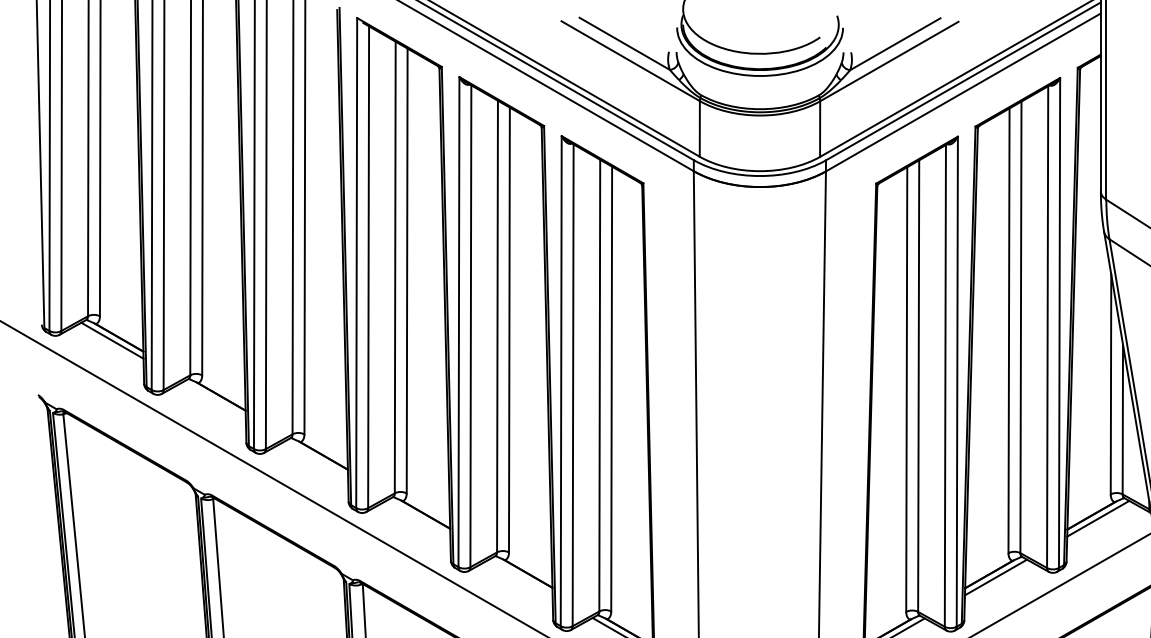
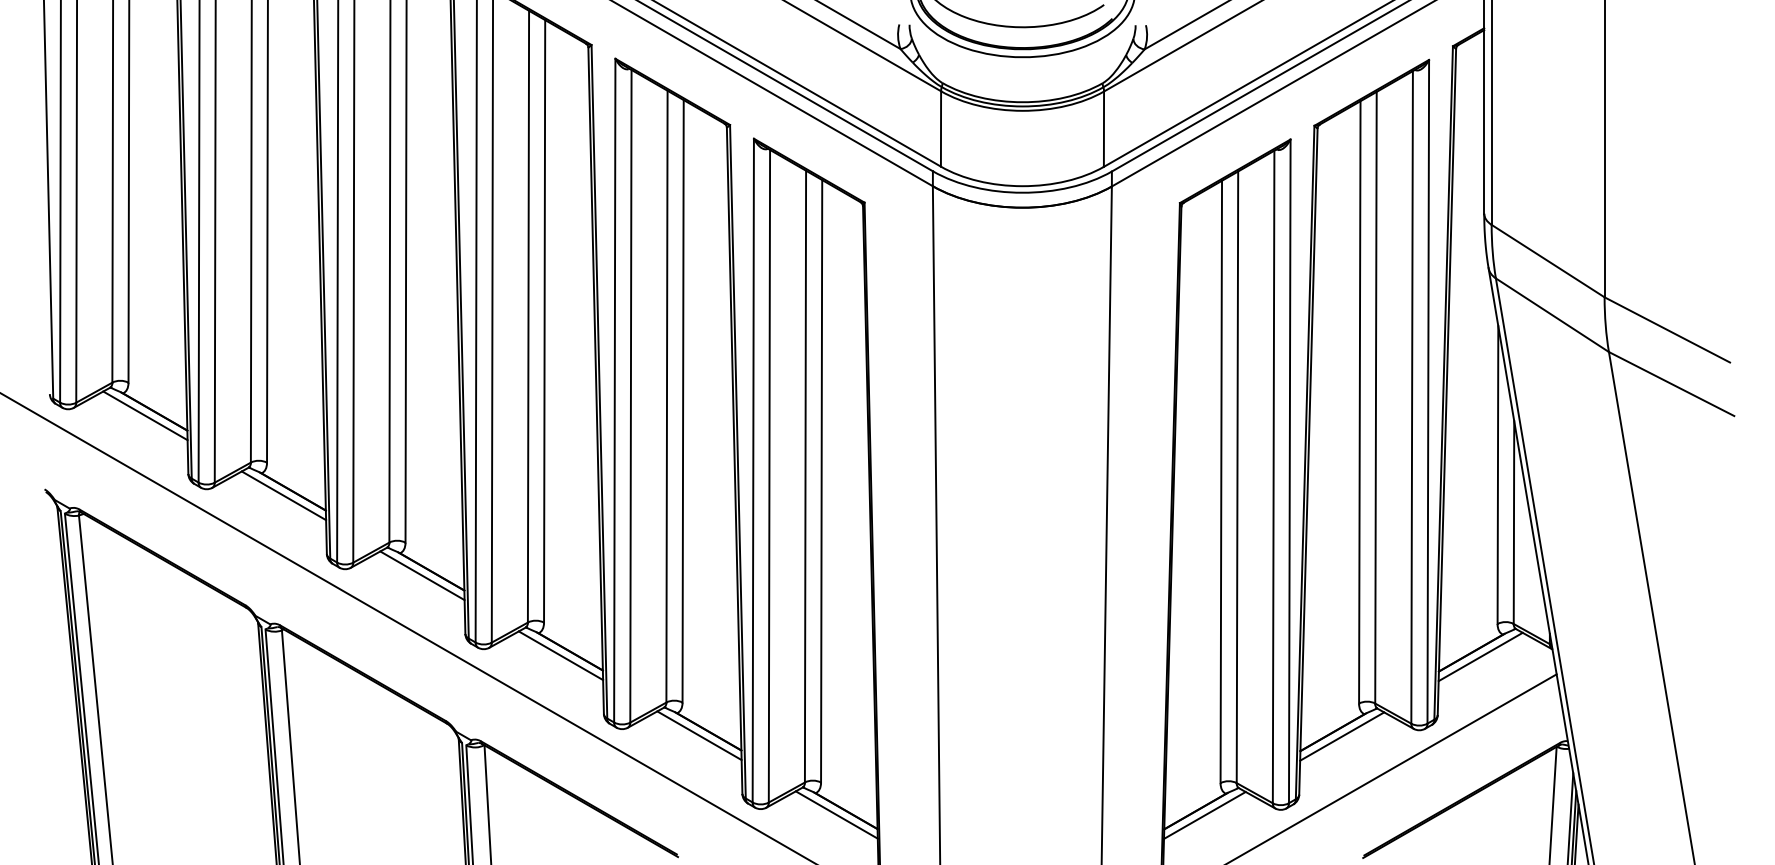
line: (214, 399) -> (283, 495), added
line: (316, 458) -> (422, 575), added
line: (418, 517) -> (560, 655), added
line: (521, 576) -> (699, 735), added

